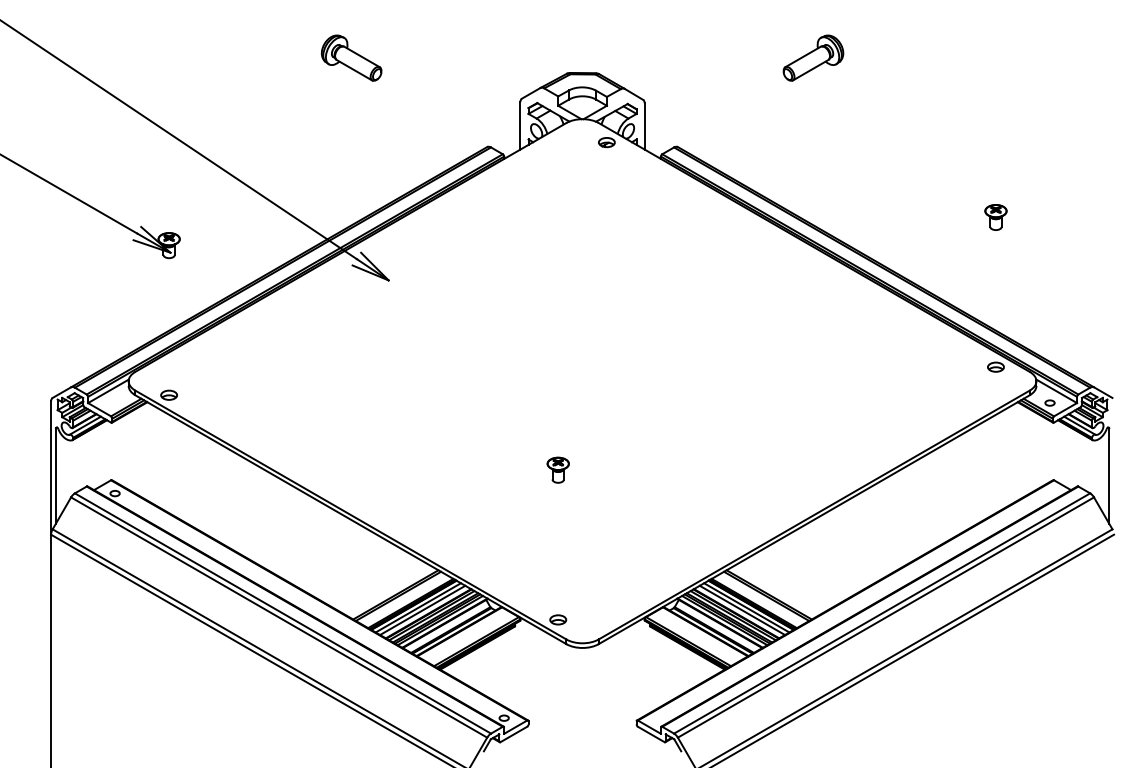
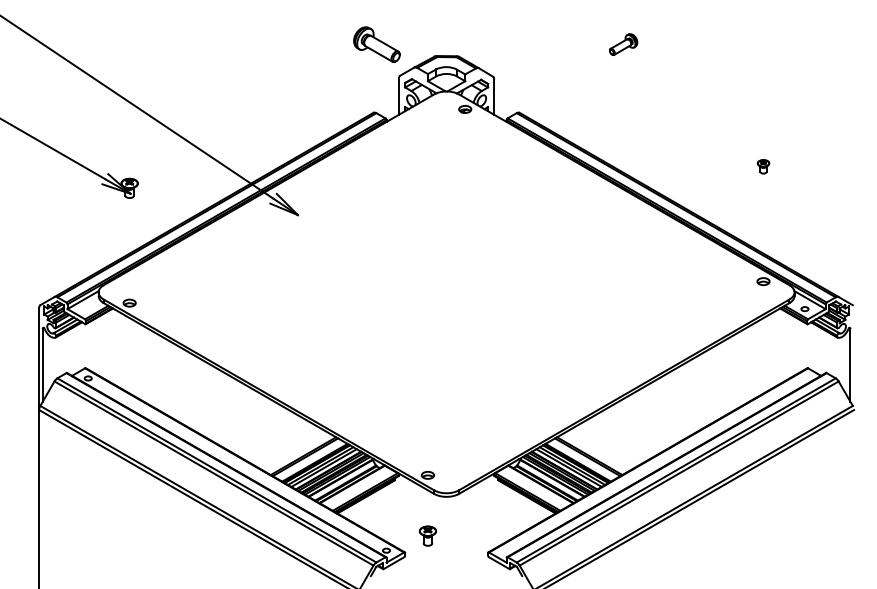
part: (351, 57) -> (376, 44), moved
part: (813, 57) -> (623, 44), size x0.6
part: (995, 217) -> (763, 166), size x0.7
part: (557, 469) -> (427, 535), moved

